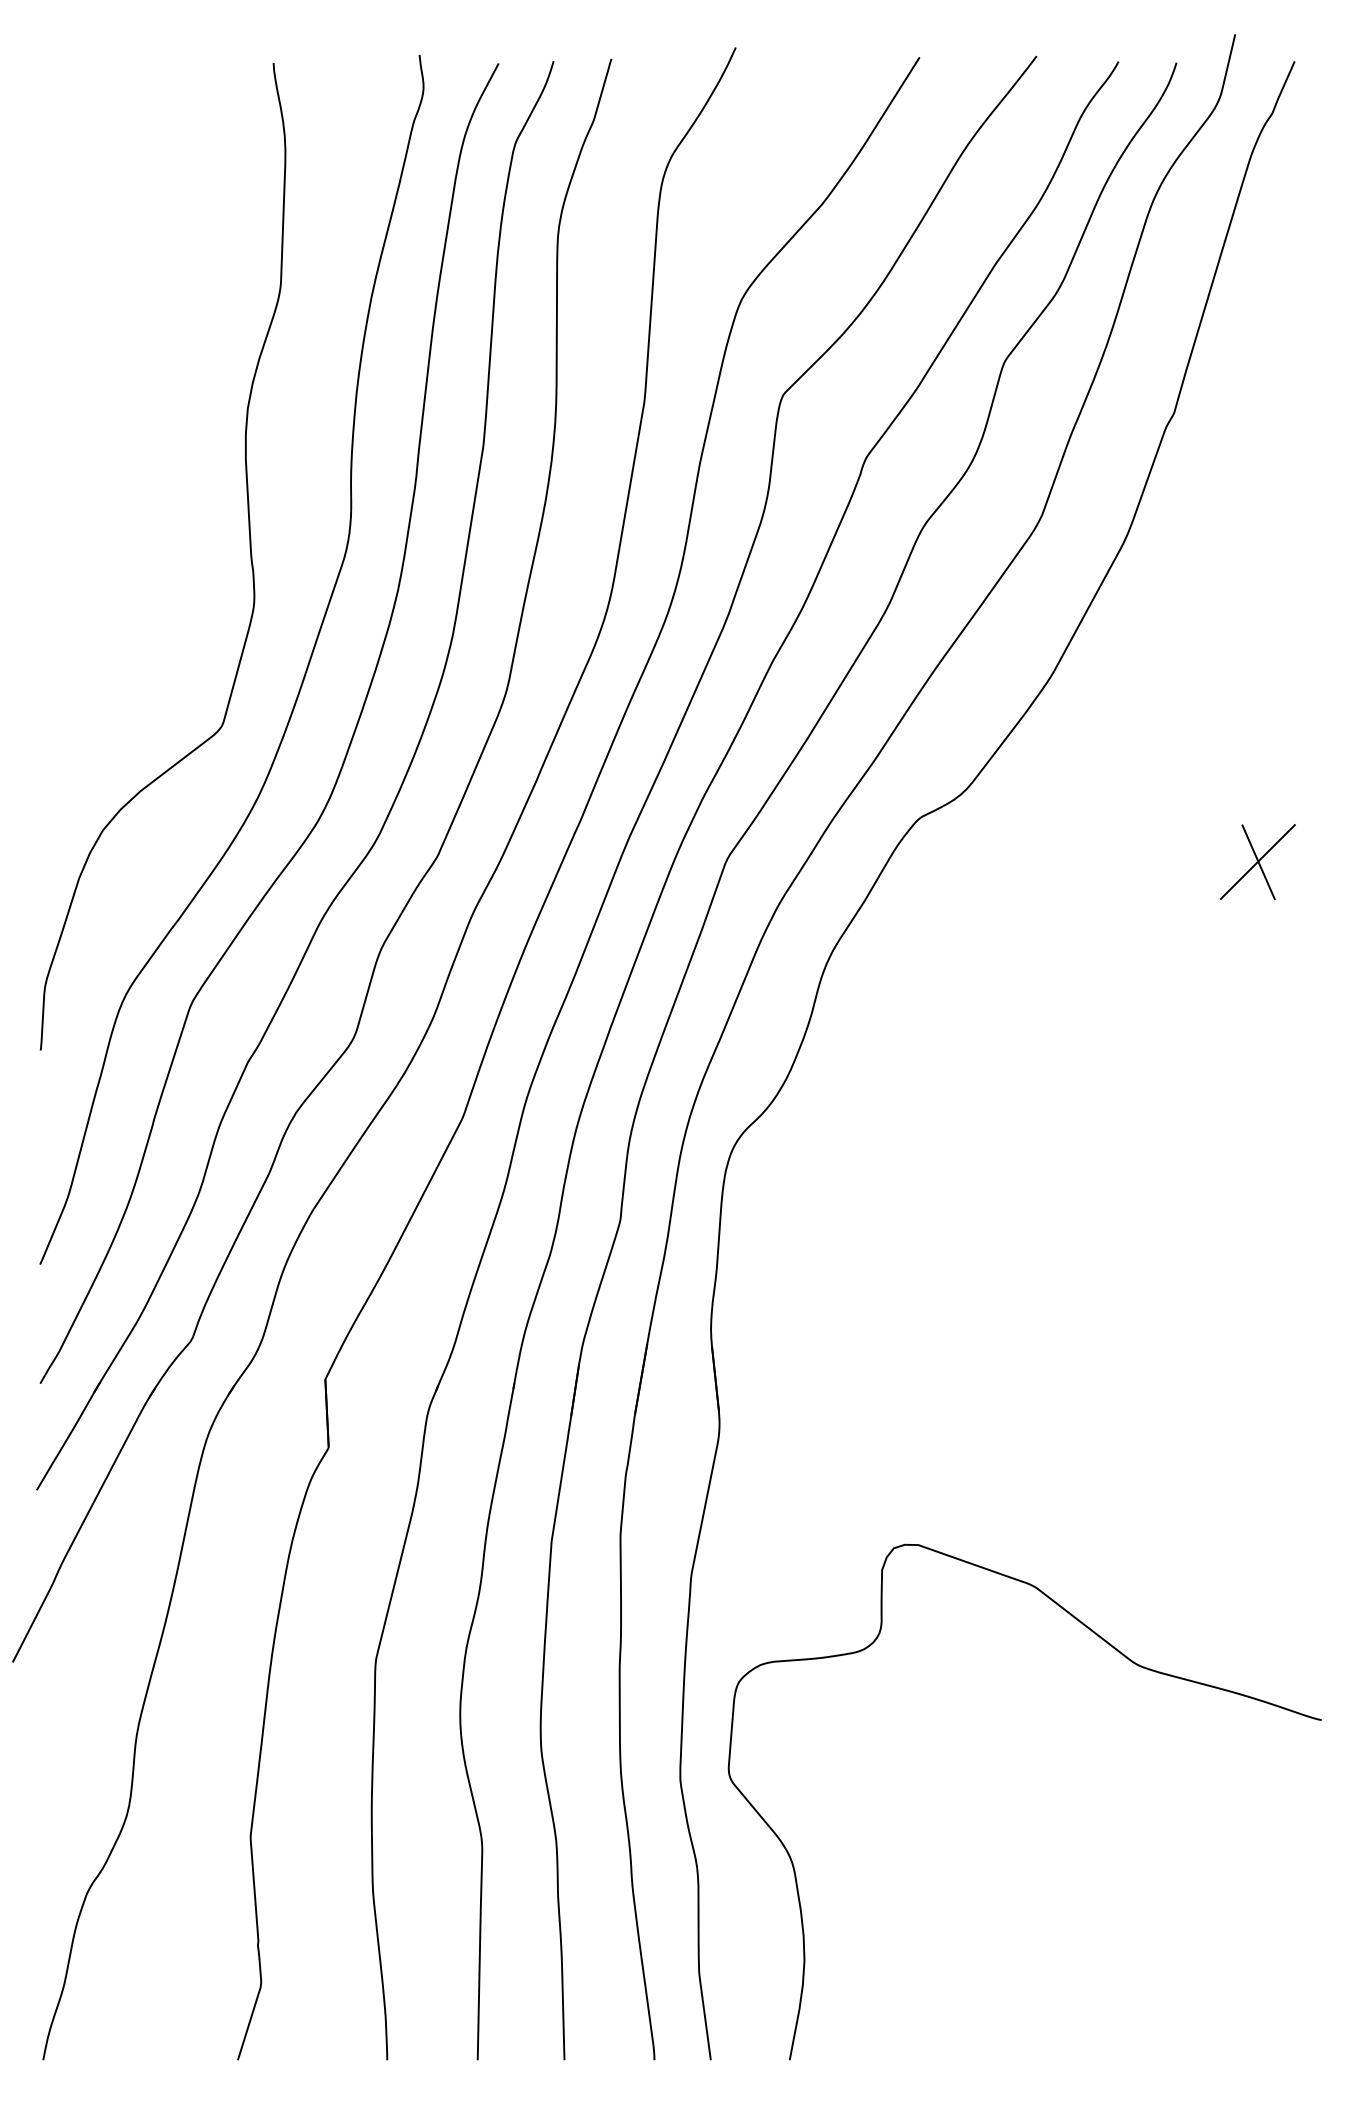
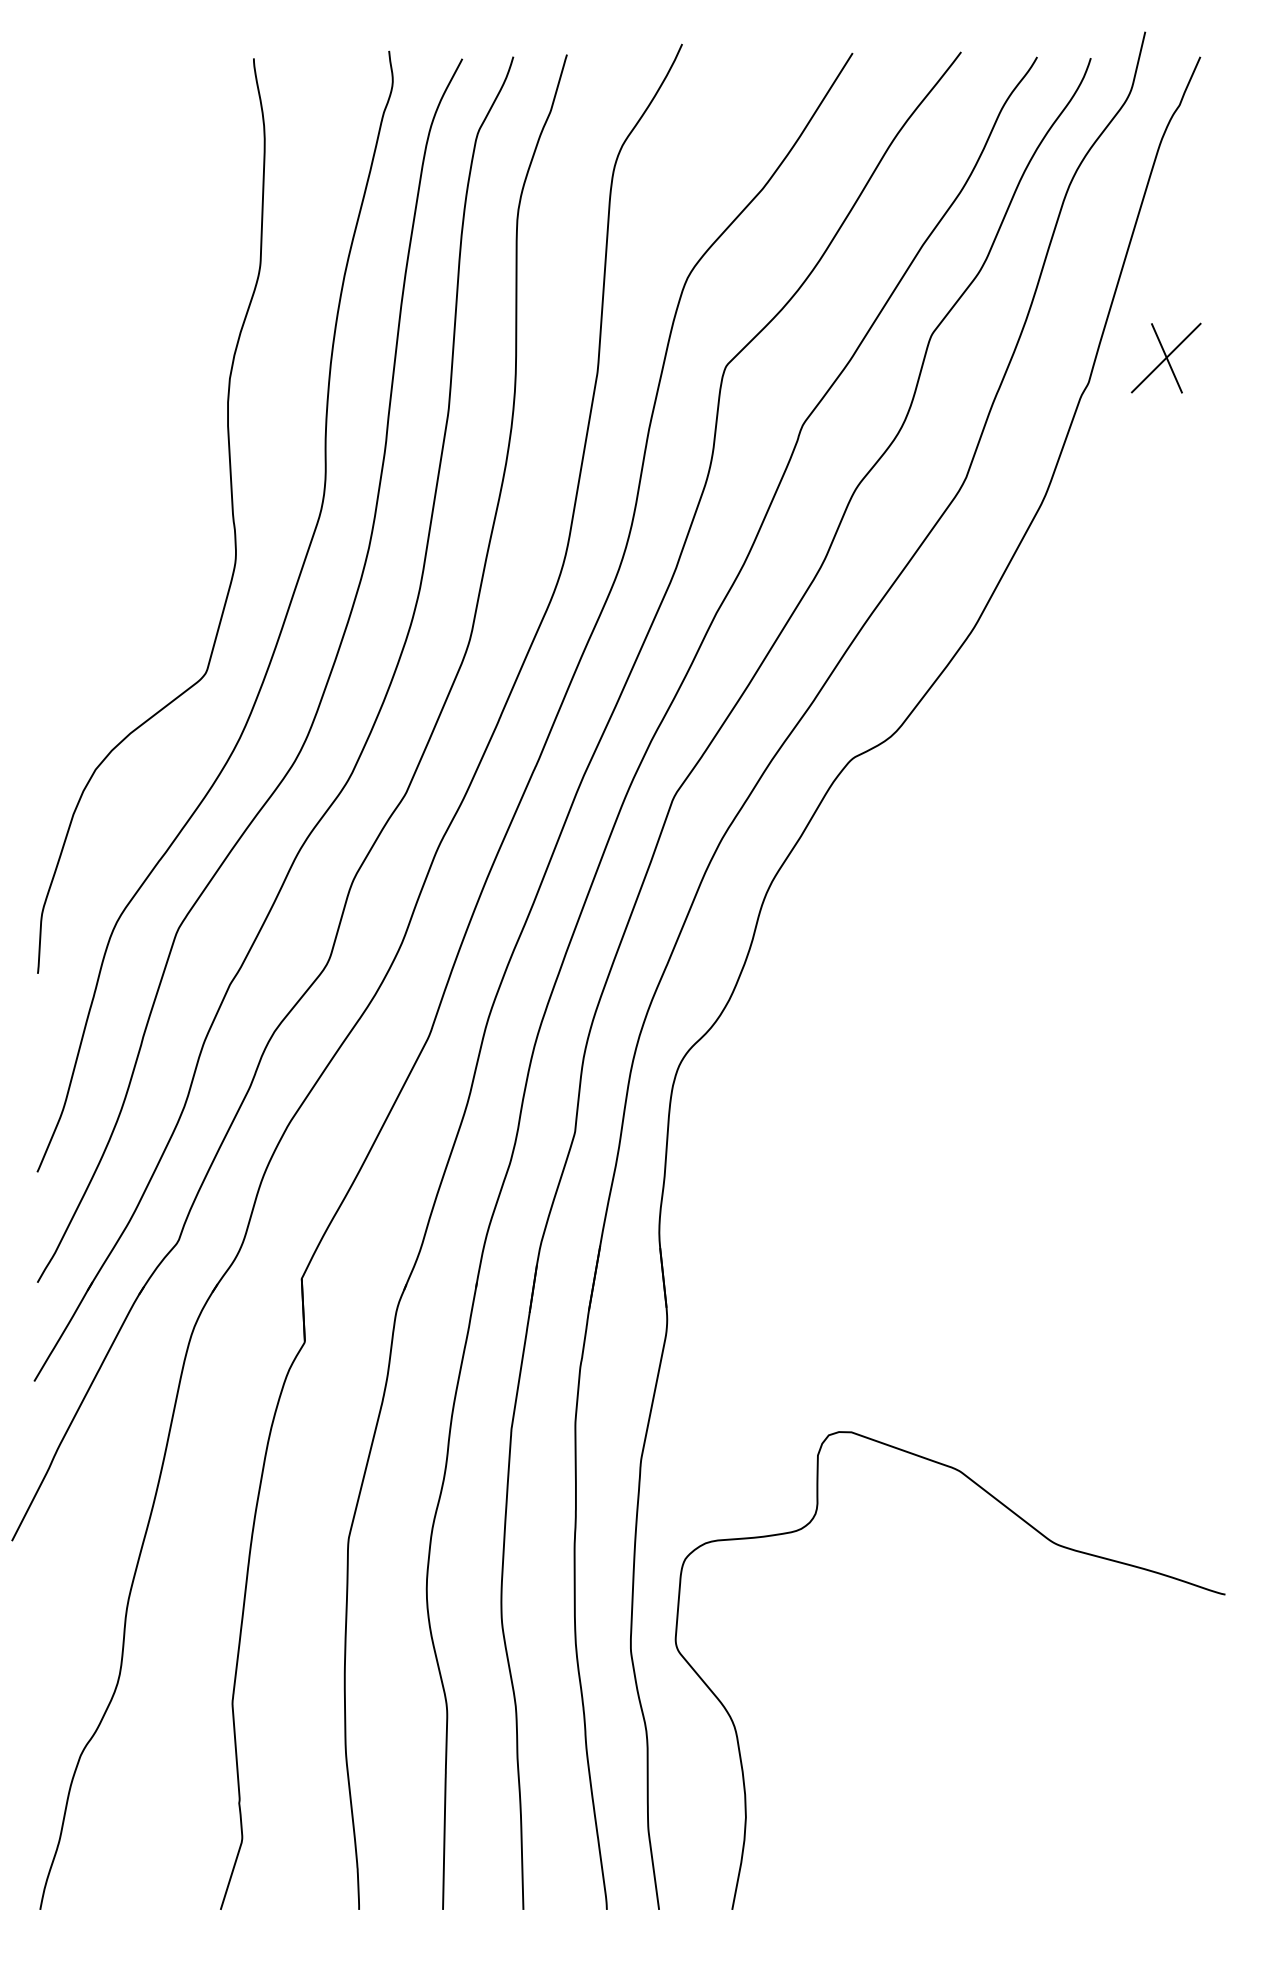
part: (1257, 861) -> (1165, 357), moved

